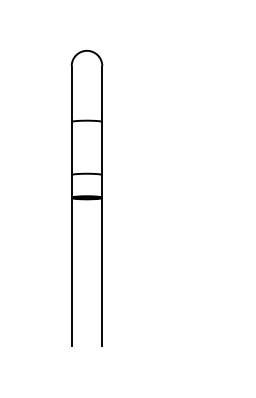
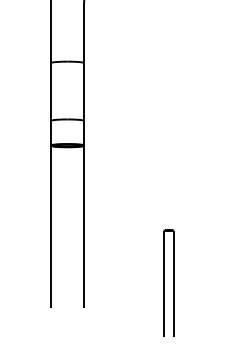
part: (179, 323) -> (168, 282), added

